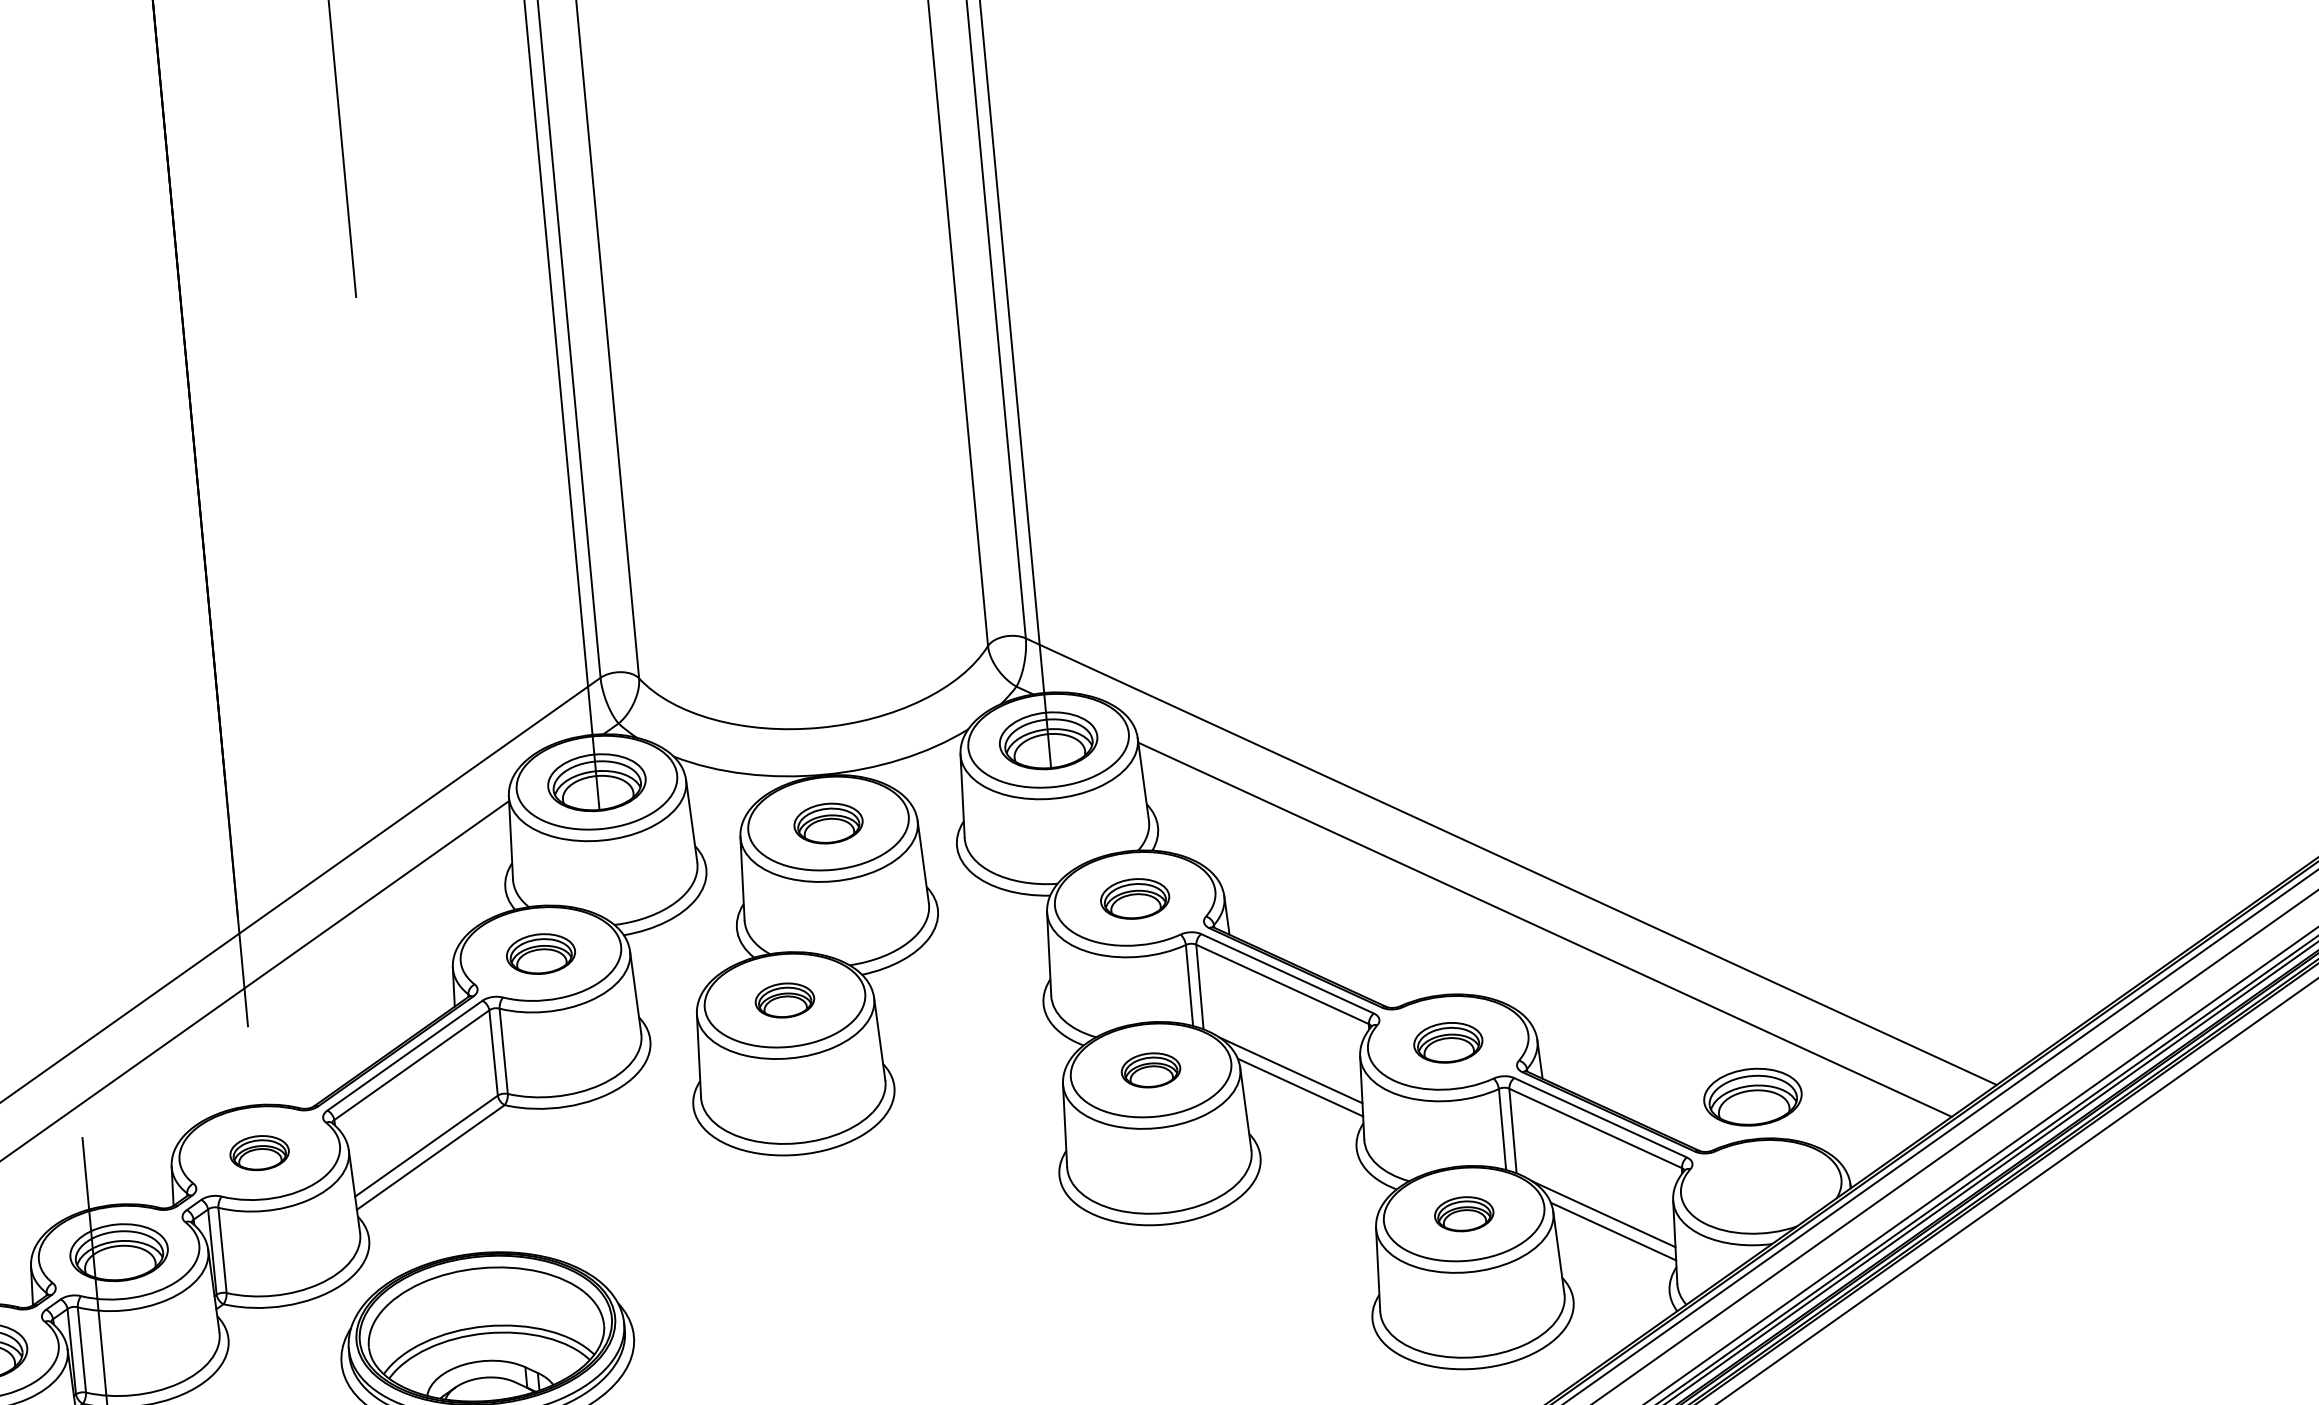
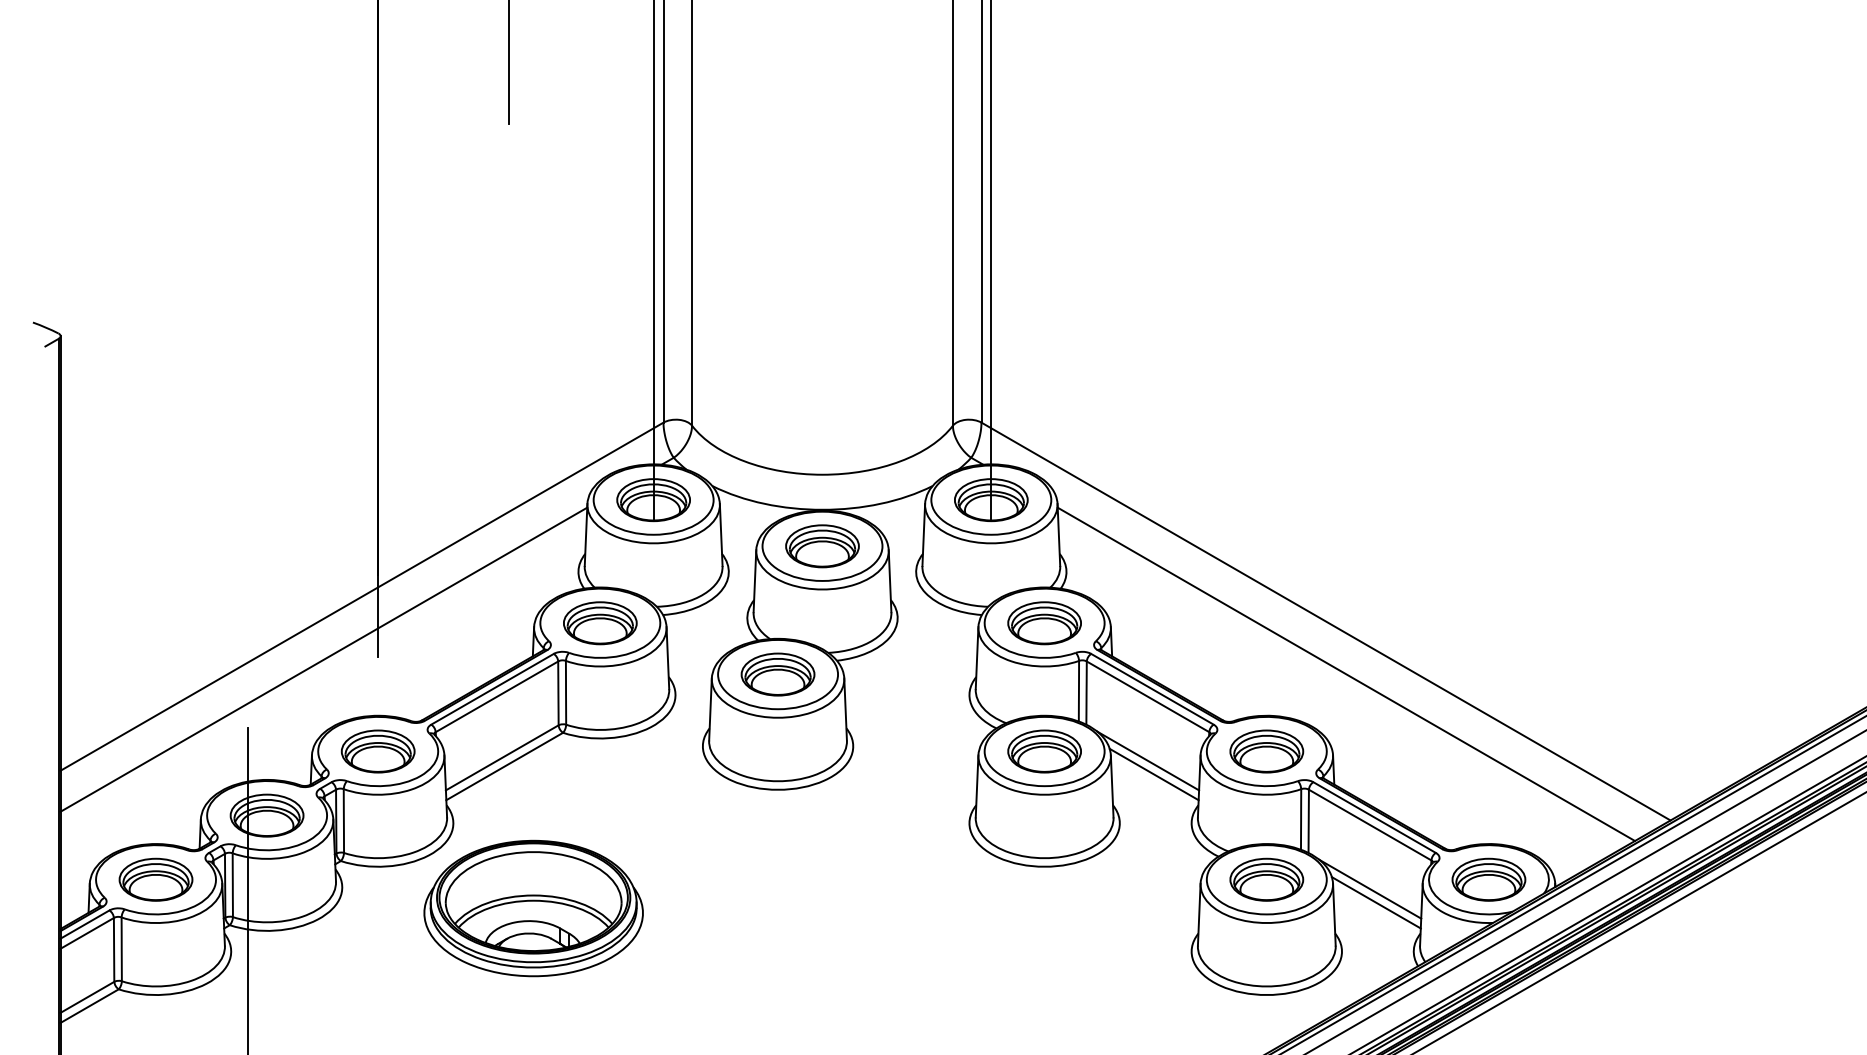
part: (828, 823) -> (822, 546), size x1.43
part: (1135, 899) -> (1044, 623), size x1.43
part: (541, 954) -> (600, 623), size x1.43
part: (784, 1000) -> (777, 674), size x1.67
part: (1447, 1042) -> (1266, 751), size x1.43
part: (1150, 1070) -> (1044, 751), size x1.67
part: (1752, 1096) -> (1488, 879), moved
part: (258, 1153) -> (377, 751), size x1.67
part: (1463, 1214) -> (1266, 879), size x1.67

